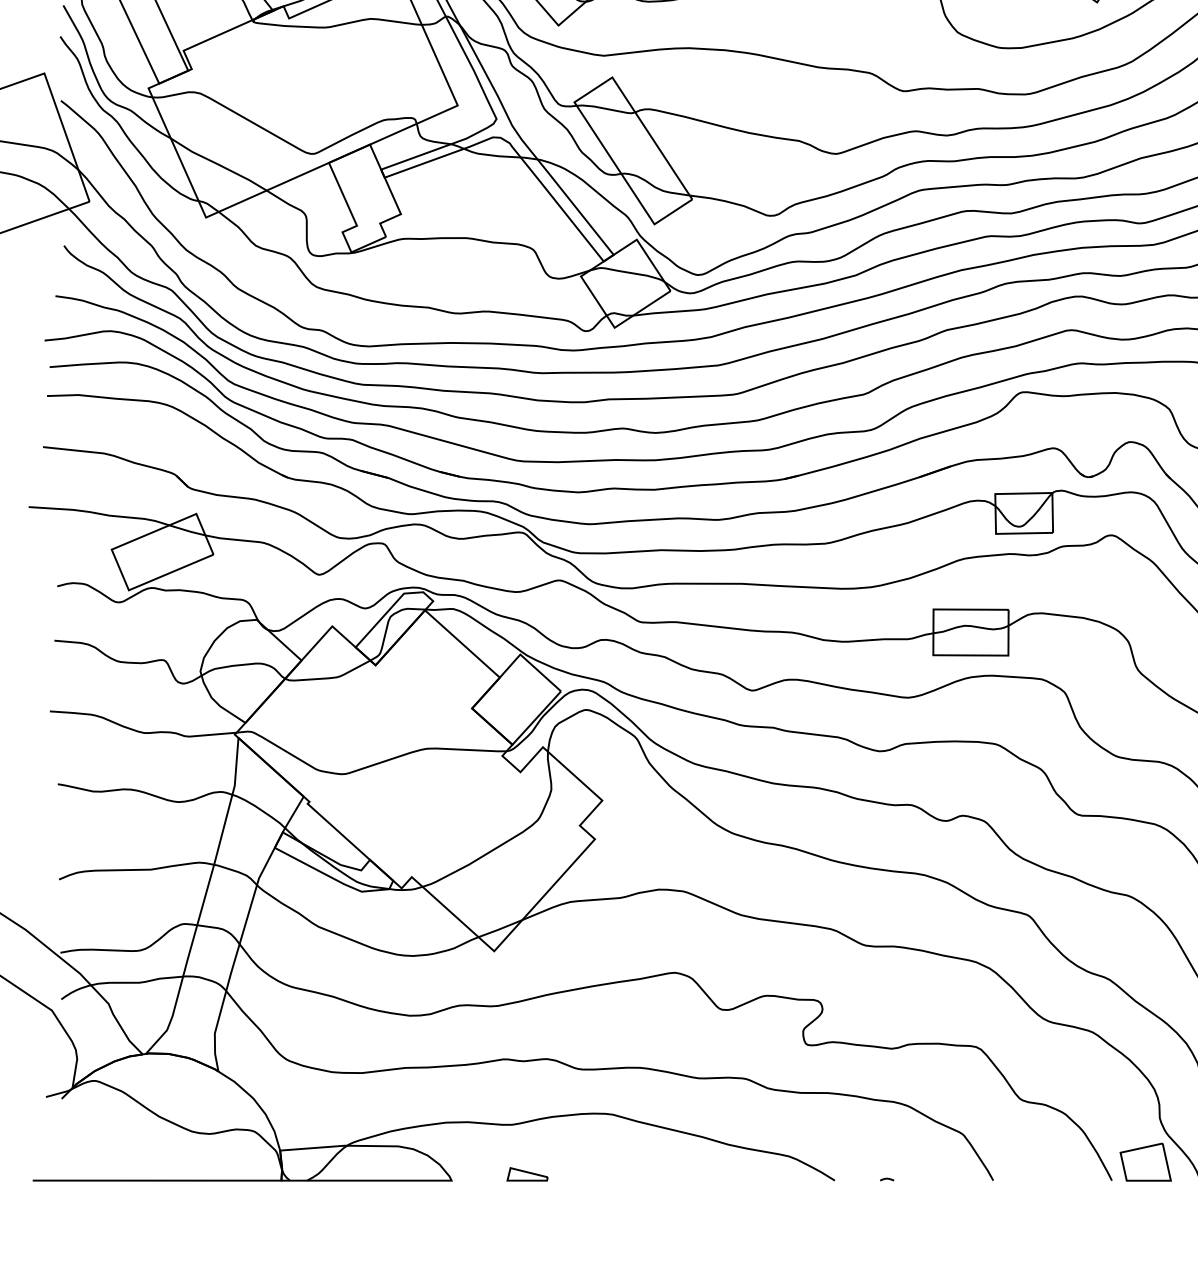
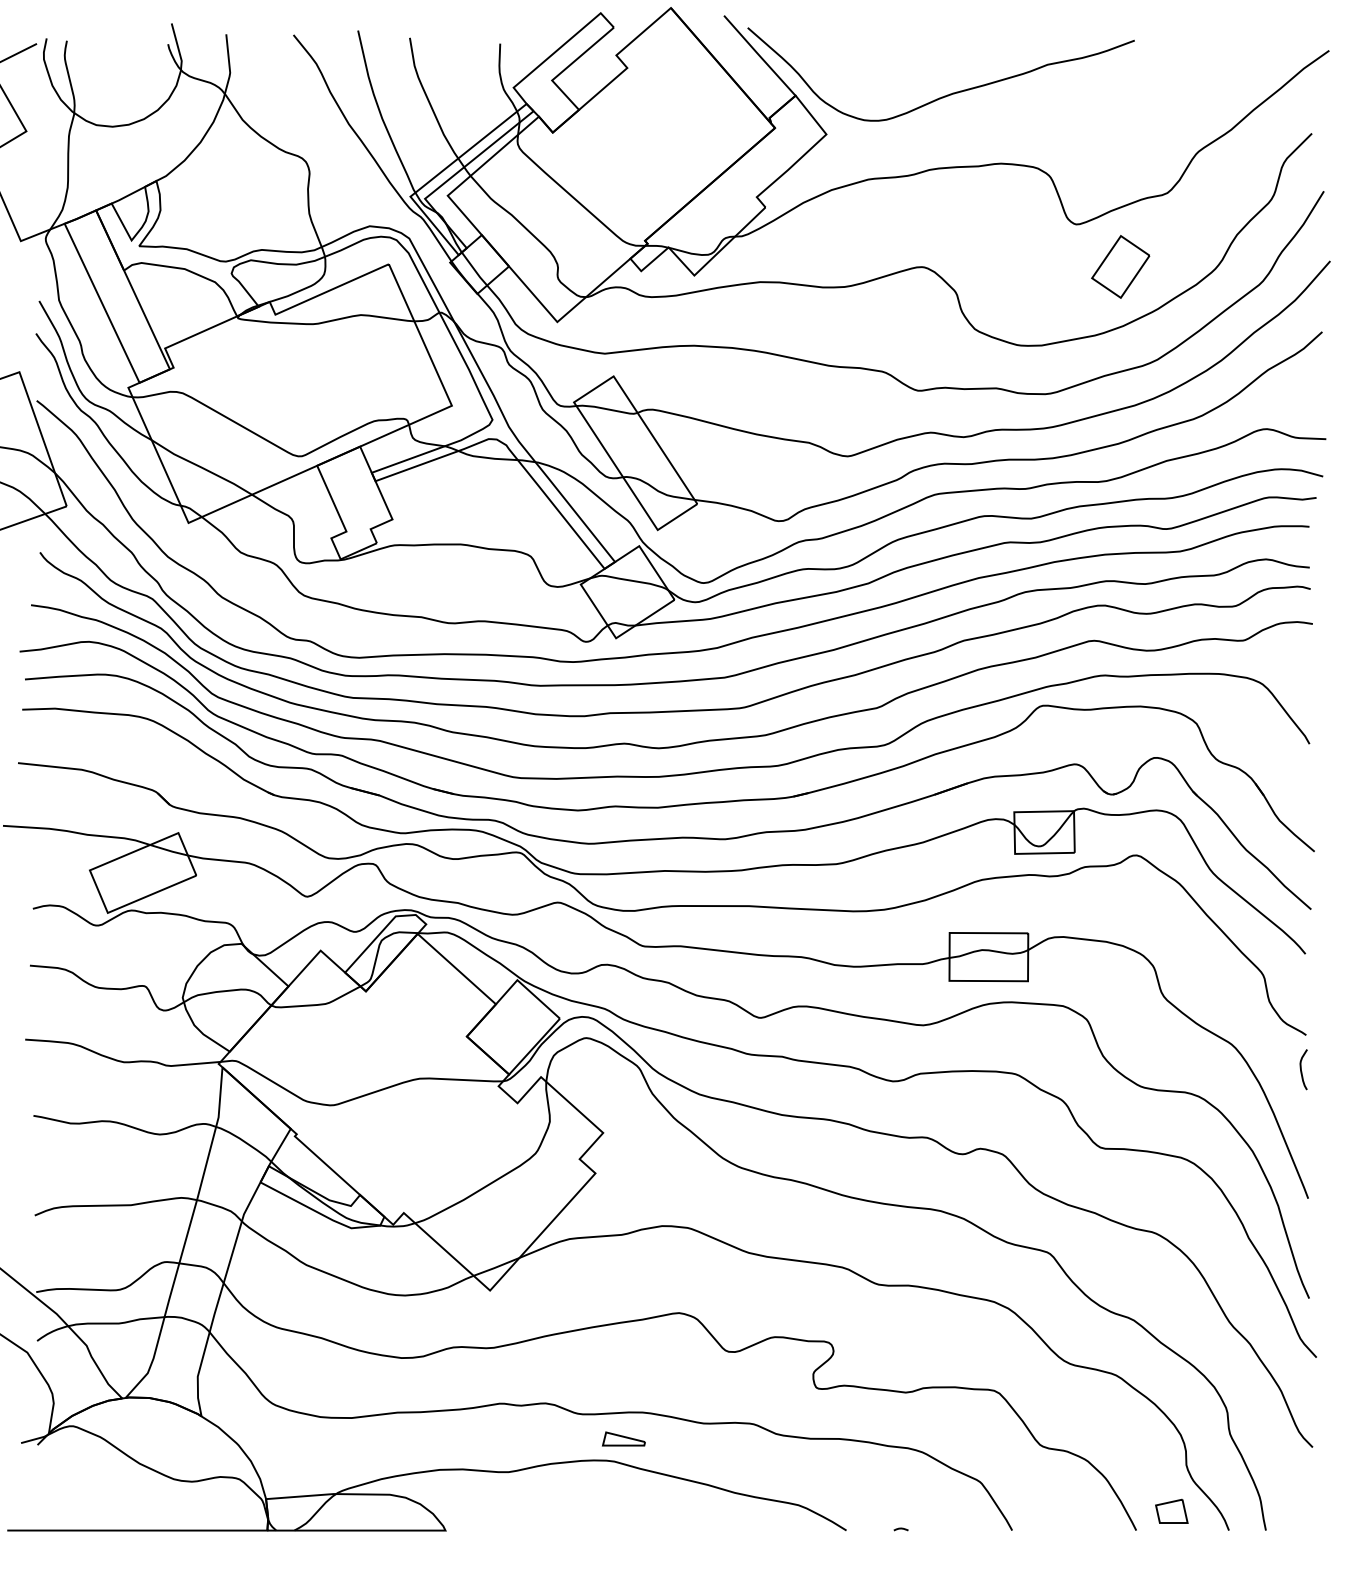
part: (1145, 1162) -> (1171, 1511), size x0.6
part: (527, 1173) -> (623, 1438), moved

